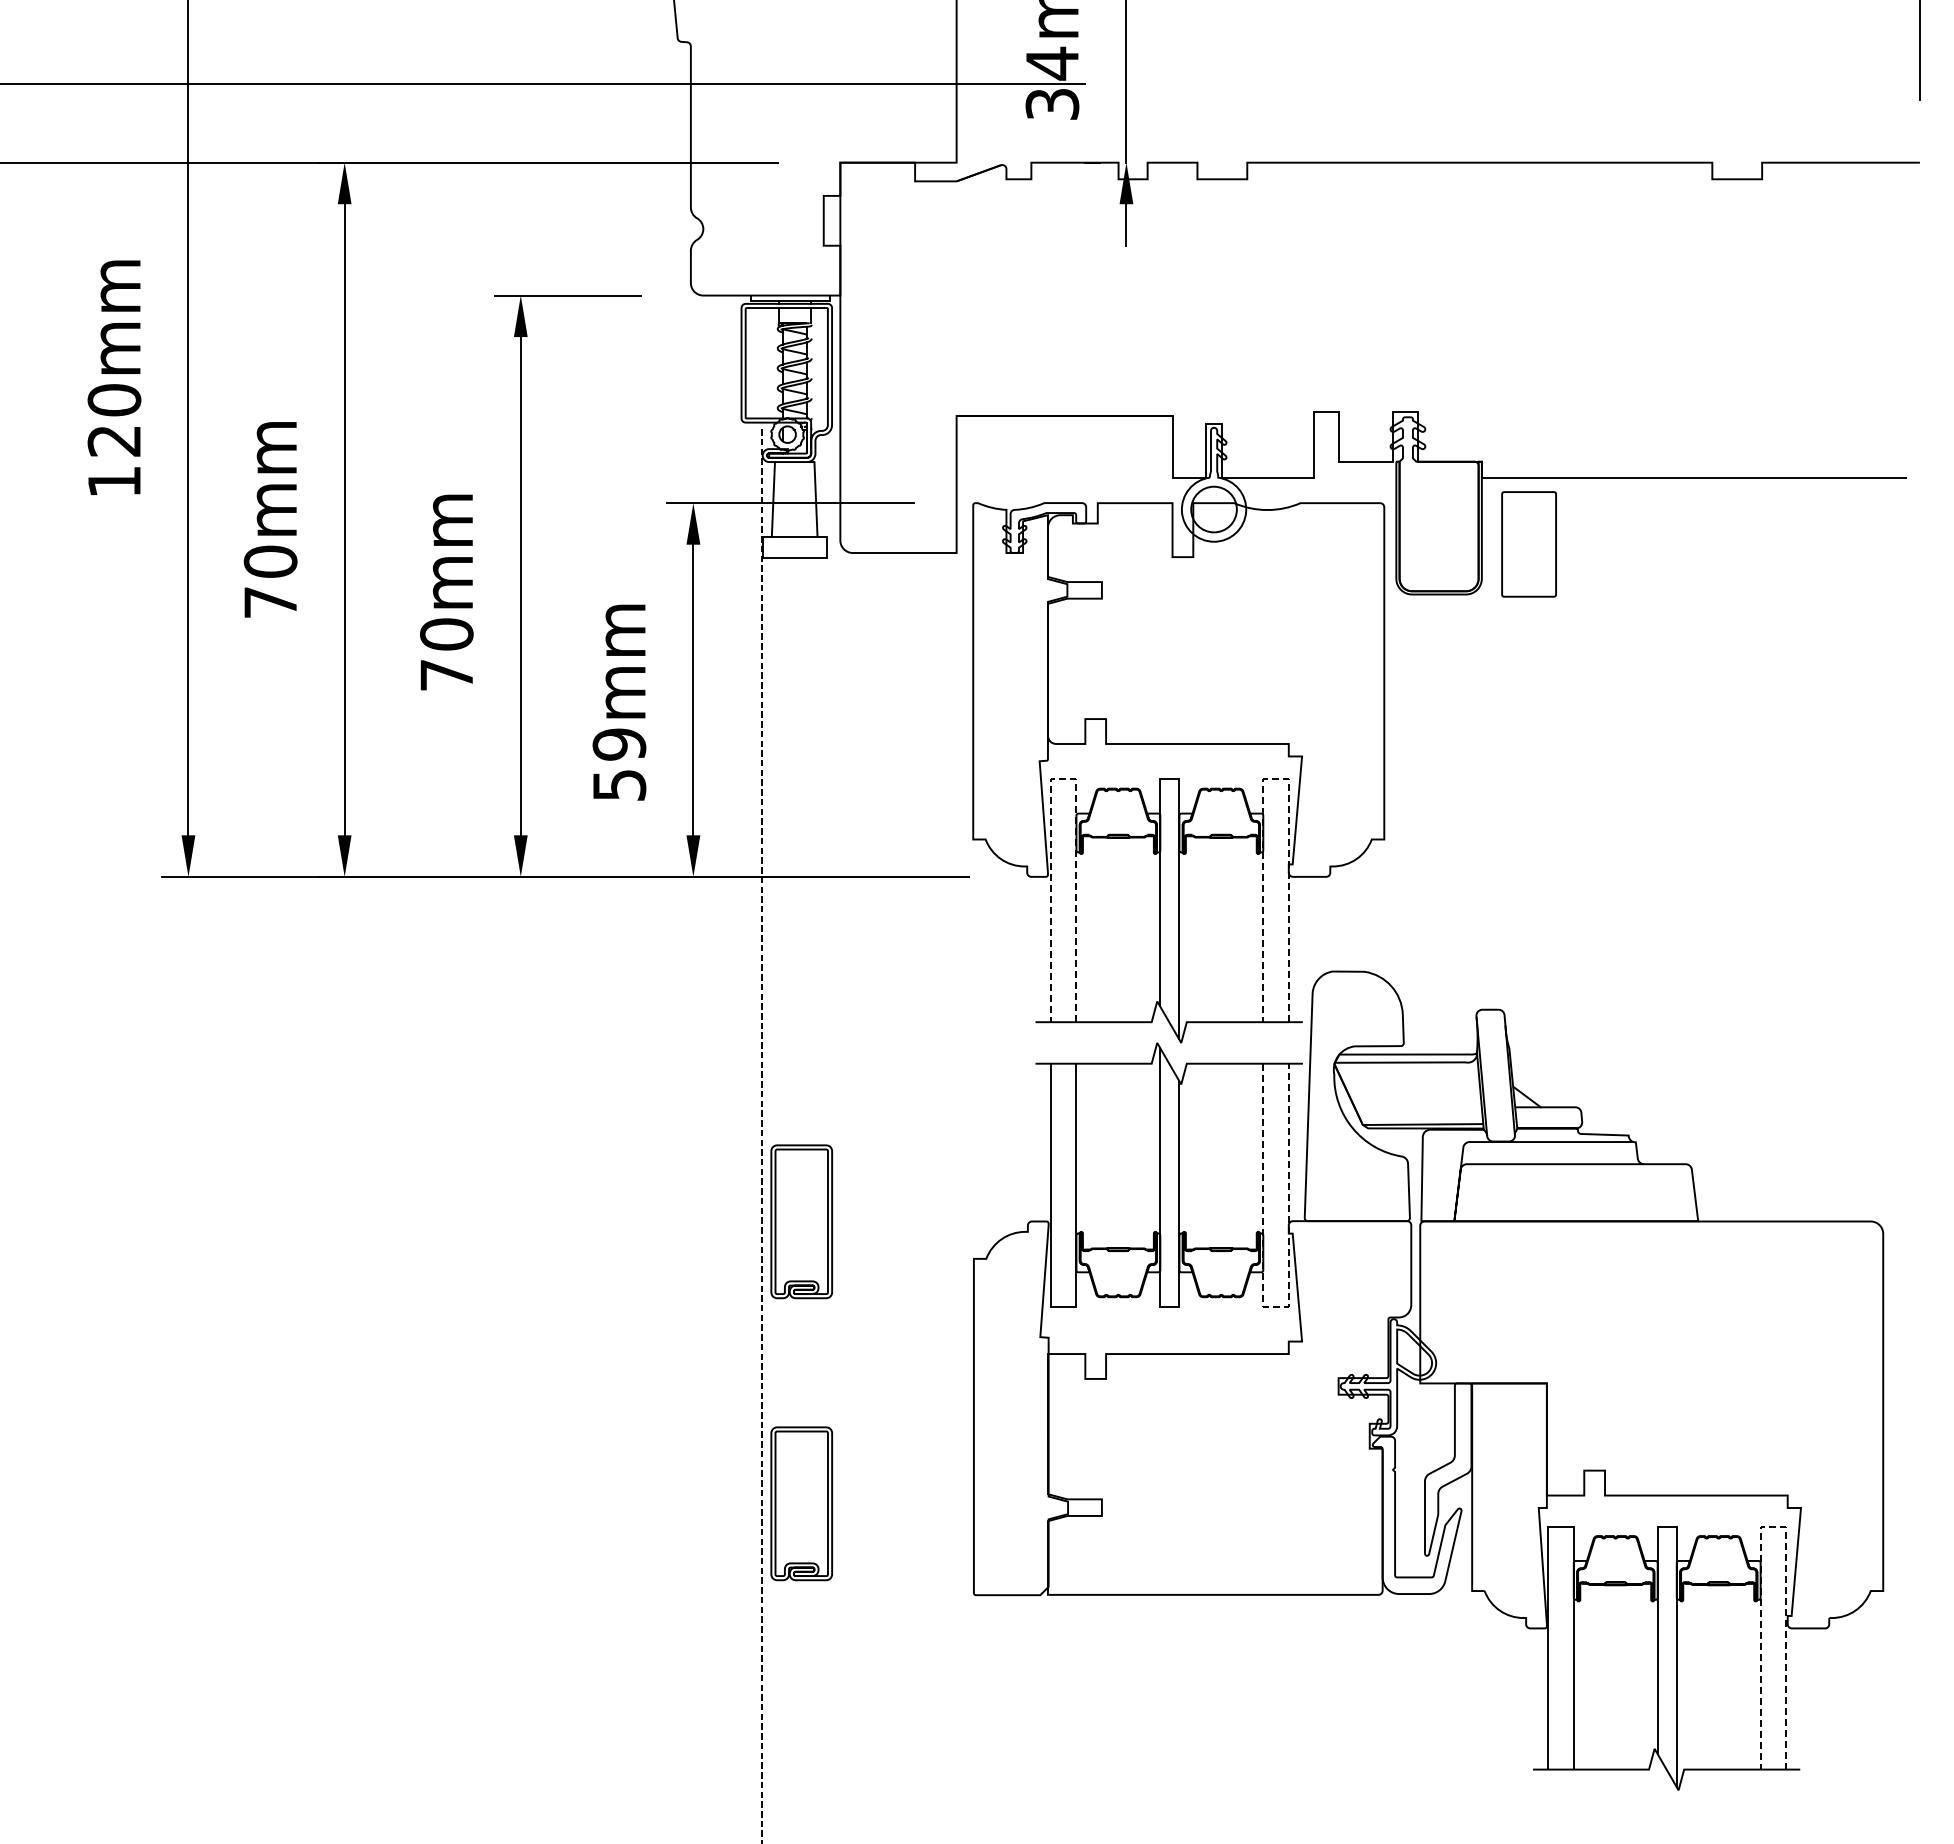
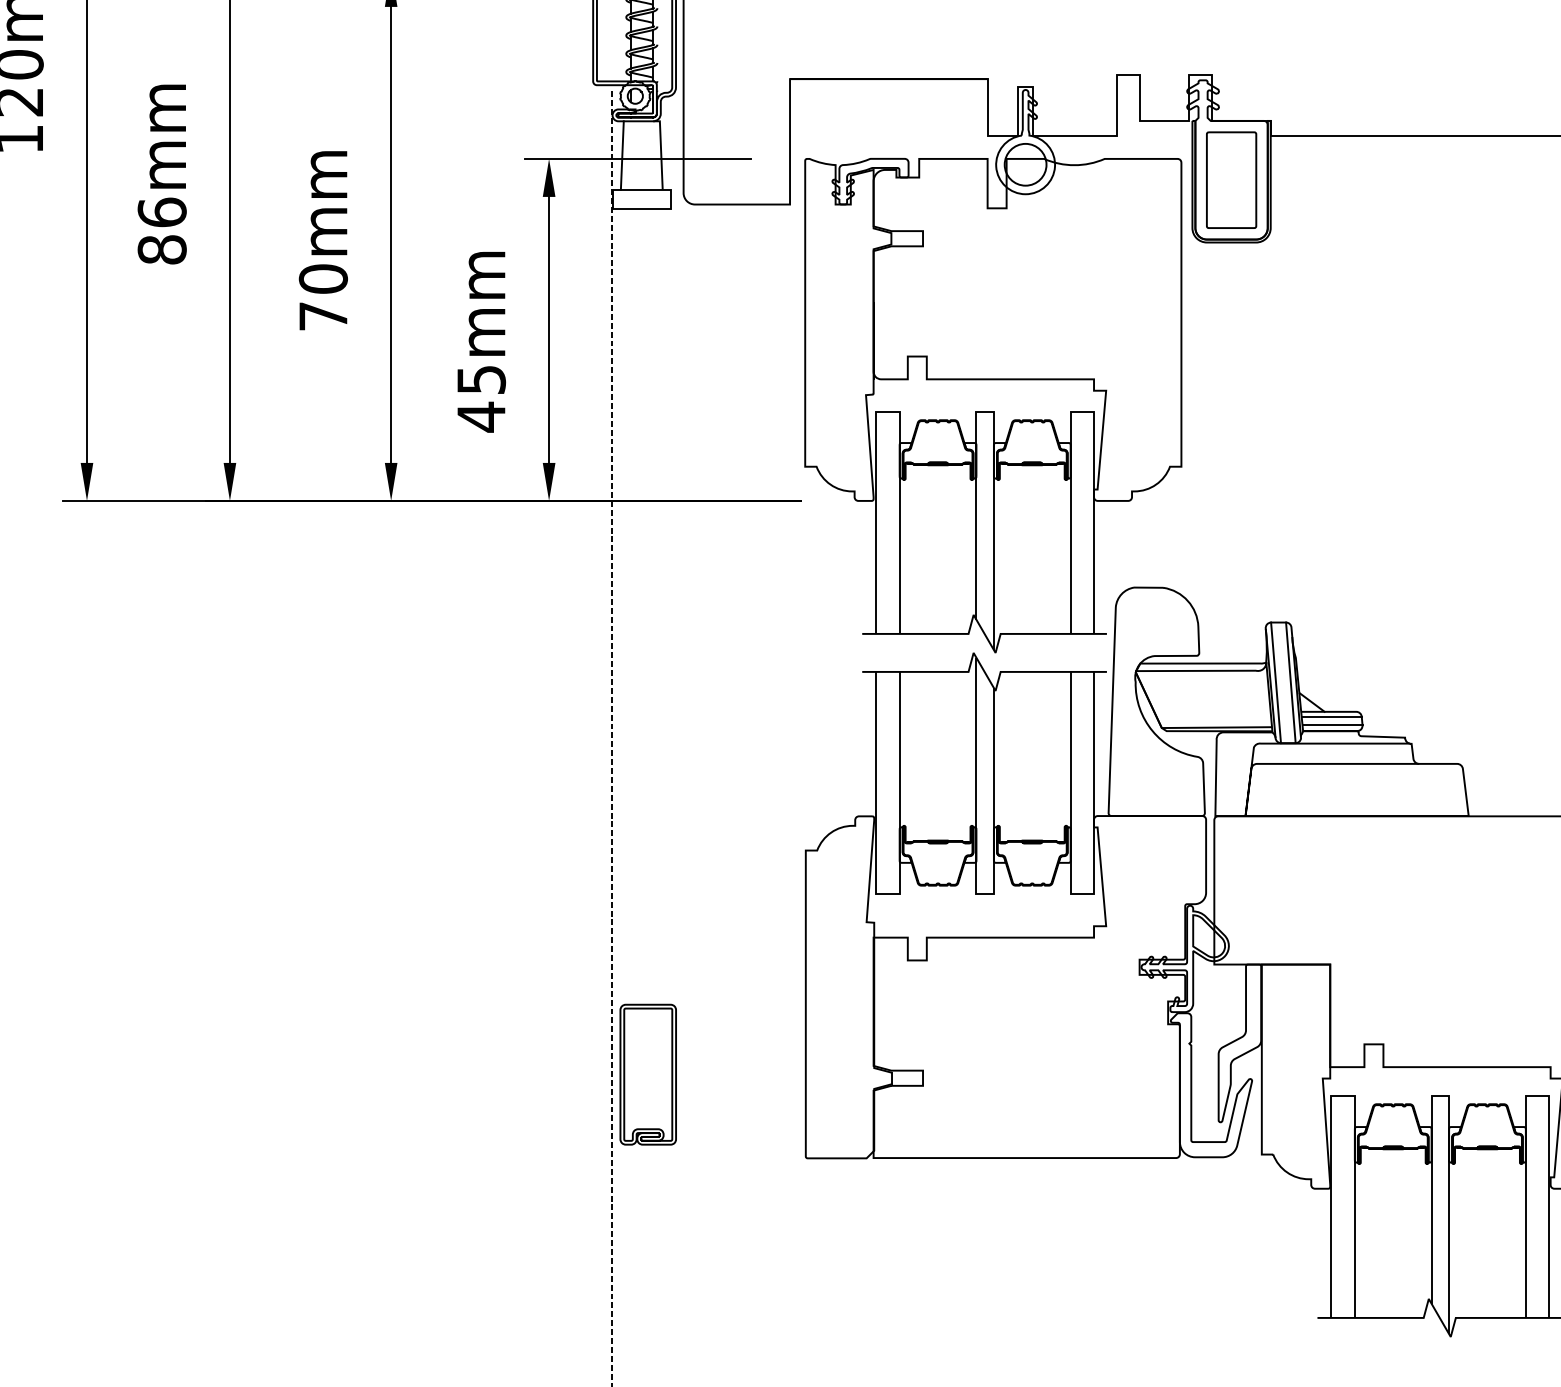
part: (1528, 544) -> (1231, 180), moved
text: (270, 581) -> (162, 230), 70mm -> 86mm
text: (619, 765) -> (481, 399), 59mm -> 45mm
line: (1063, 779) -> (887, 411), dashed -> solid
line: (1276, 779) -> (1082, 411), dashed -> solid
line: (1487, 1075) -> (1275, 682), added
line: (1503, 1075) -> (1290, 682), added
line: (1548, 1112) -> (1331, 716), added
line: (1549, 1121) -> (1332, 724), added
part: (801, 1221) -> (648, 816), removed
line: (1276, 1306) -> (1082, 894), dashed -> solid
line: (1773, 1526) -> (1537, 1095), dashed -> solid

